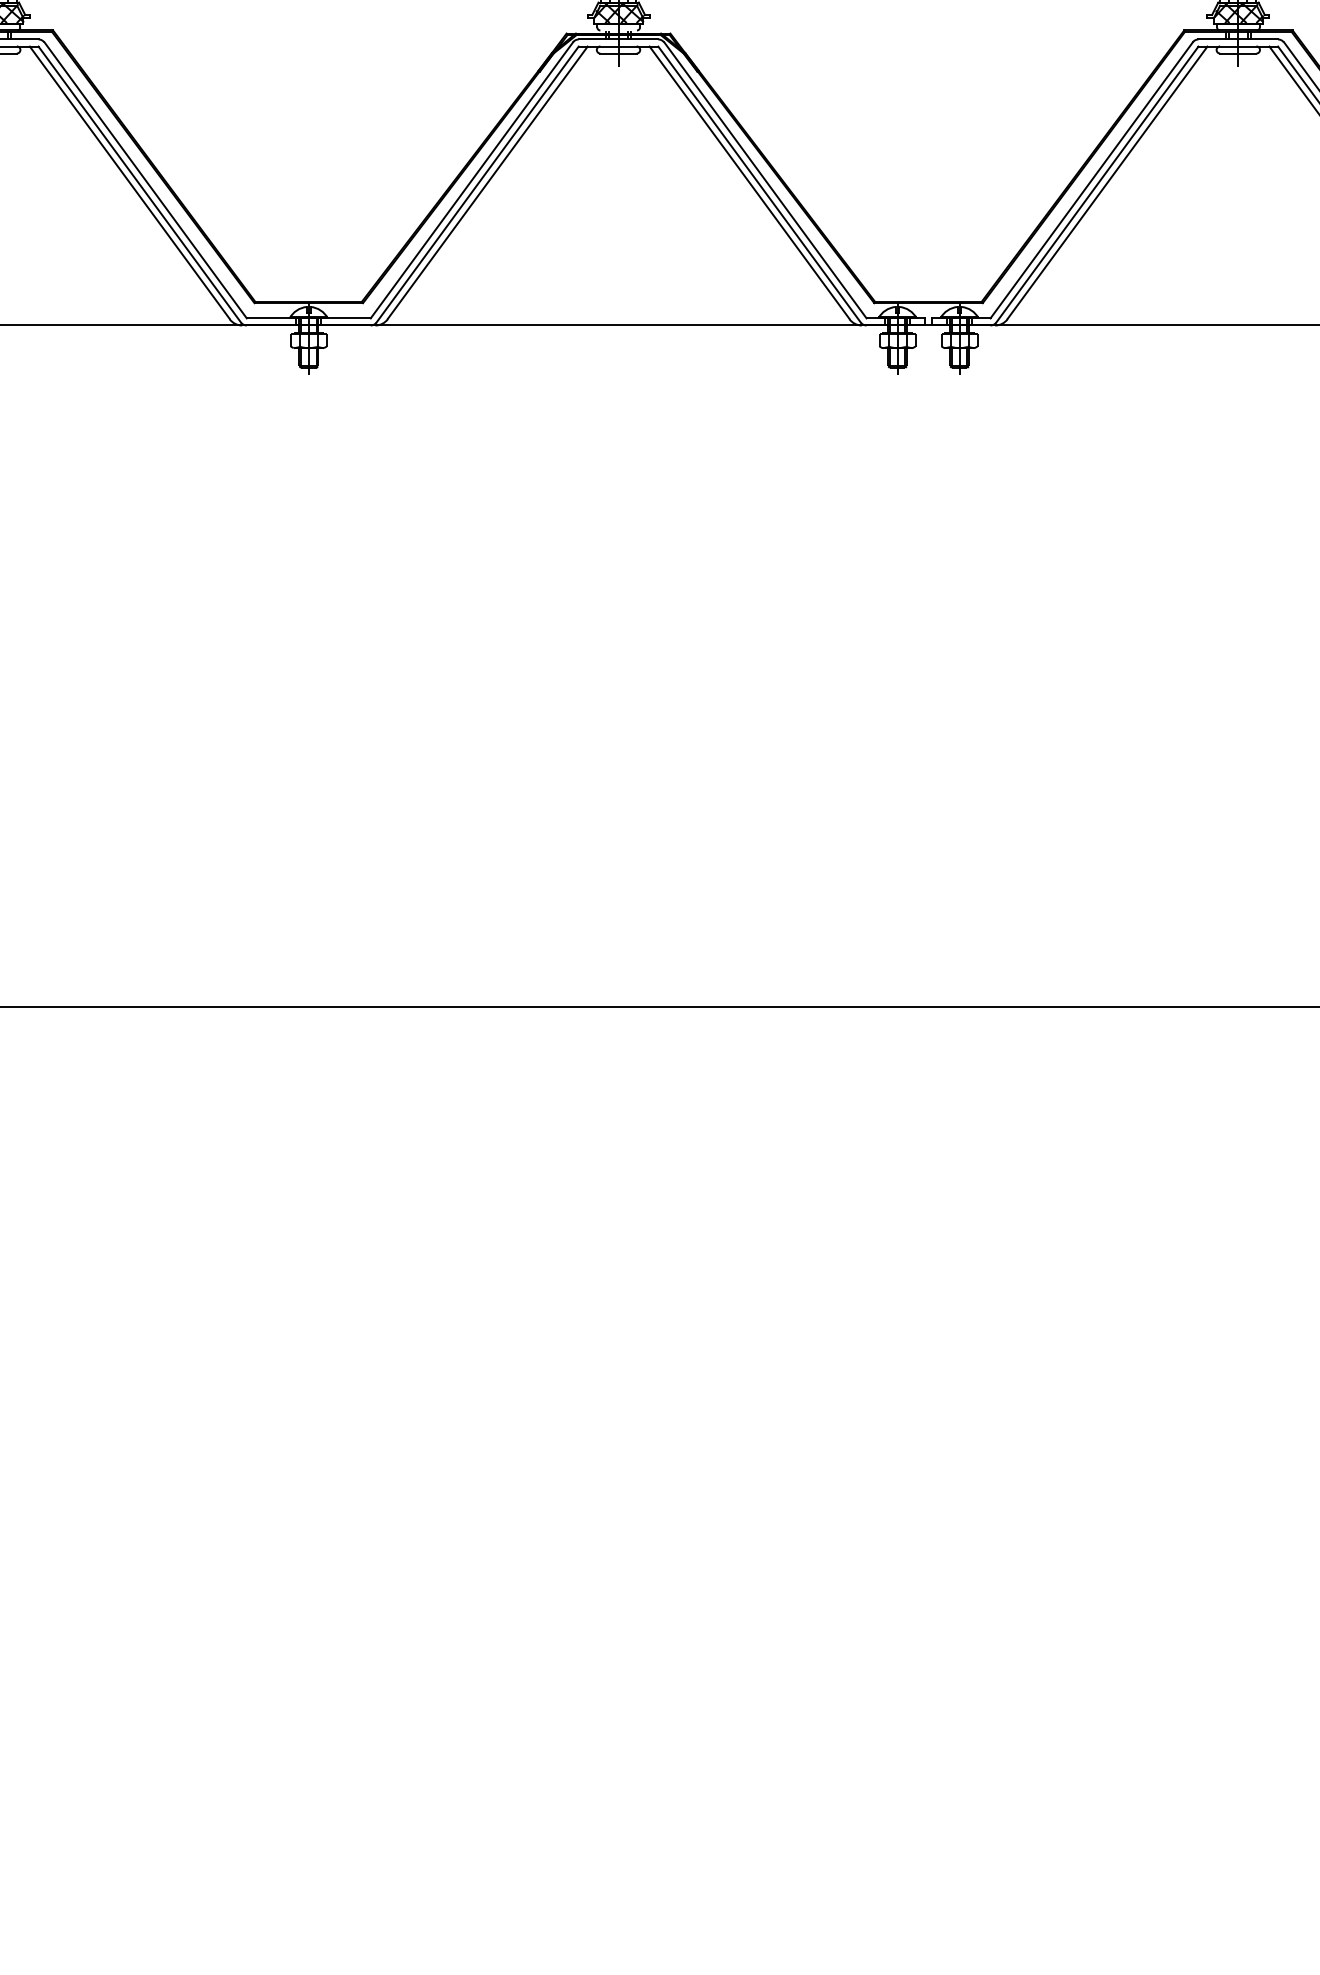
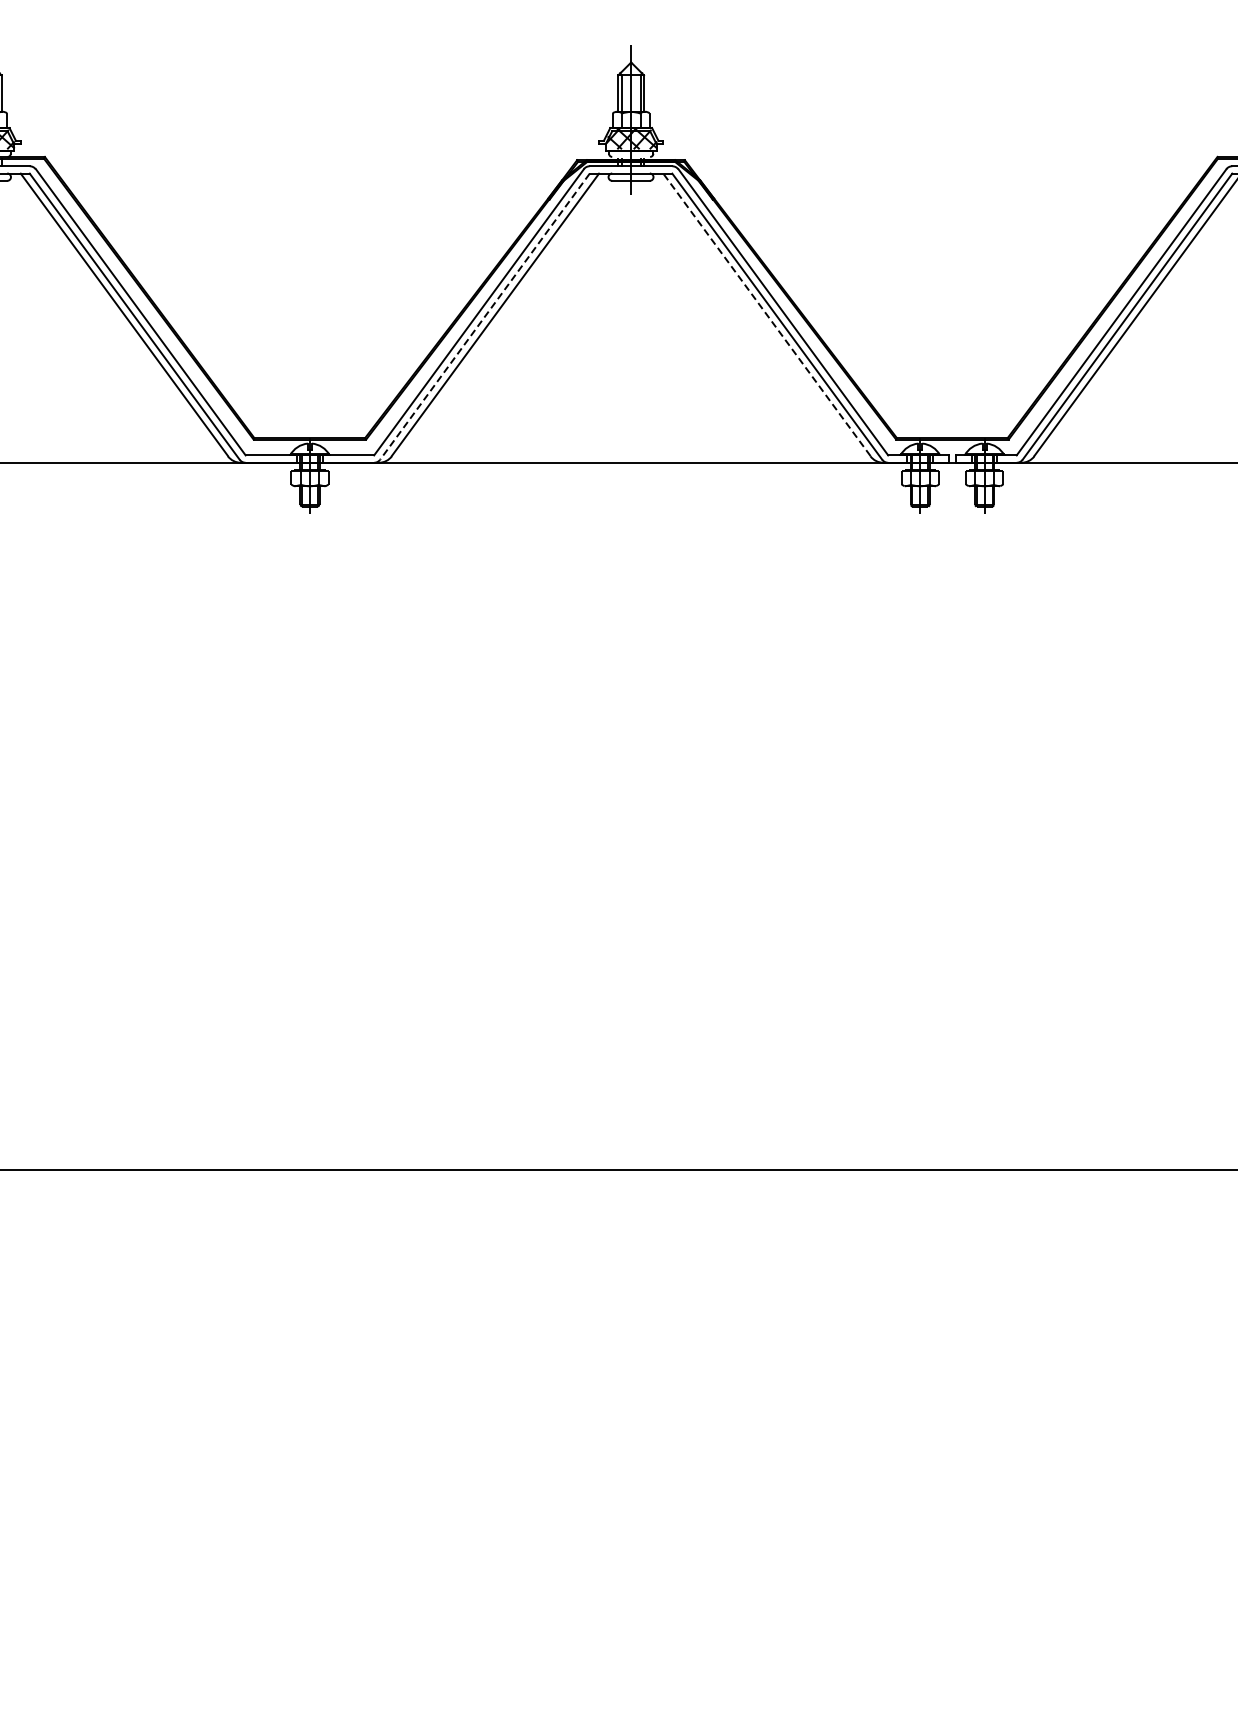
line: (749, 182) -> (766, 314), solid -> dashed
line: (477, 184) -> (484, 316), solid -> dashed

